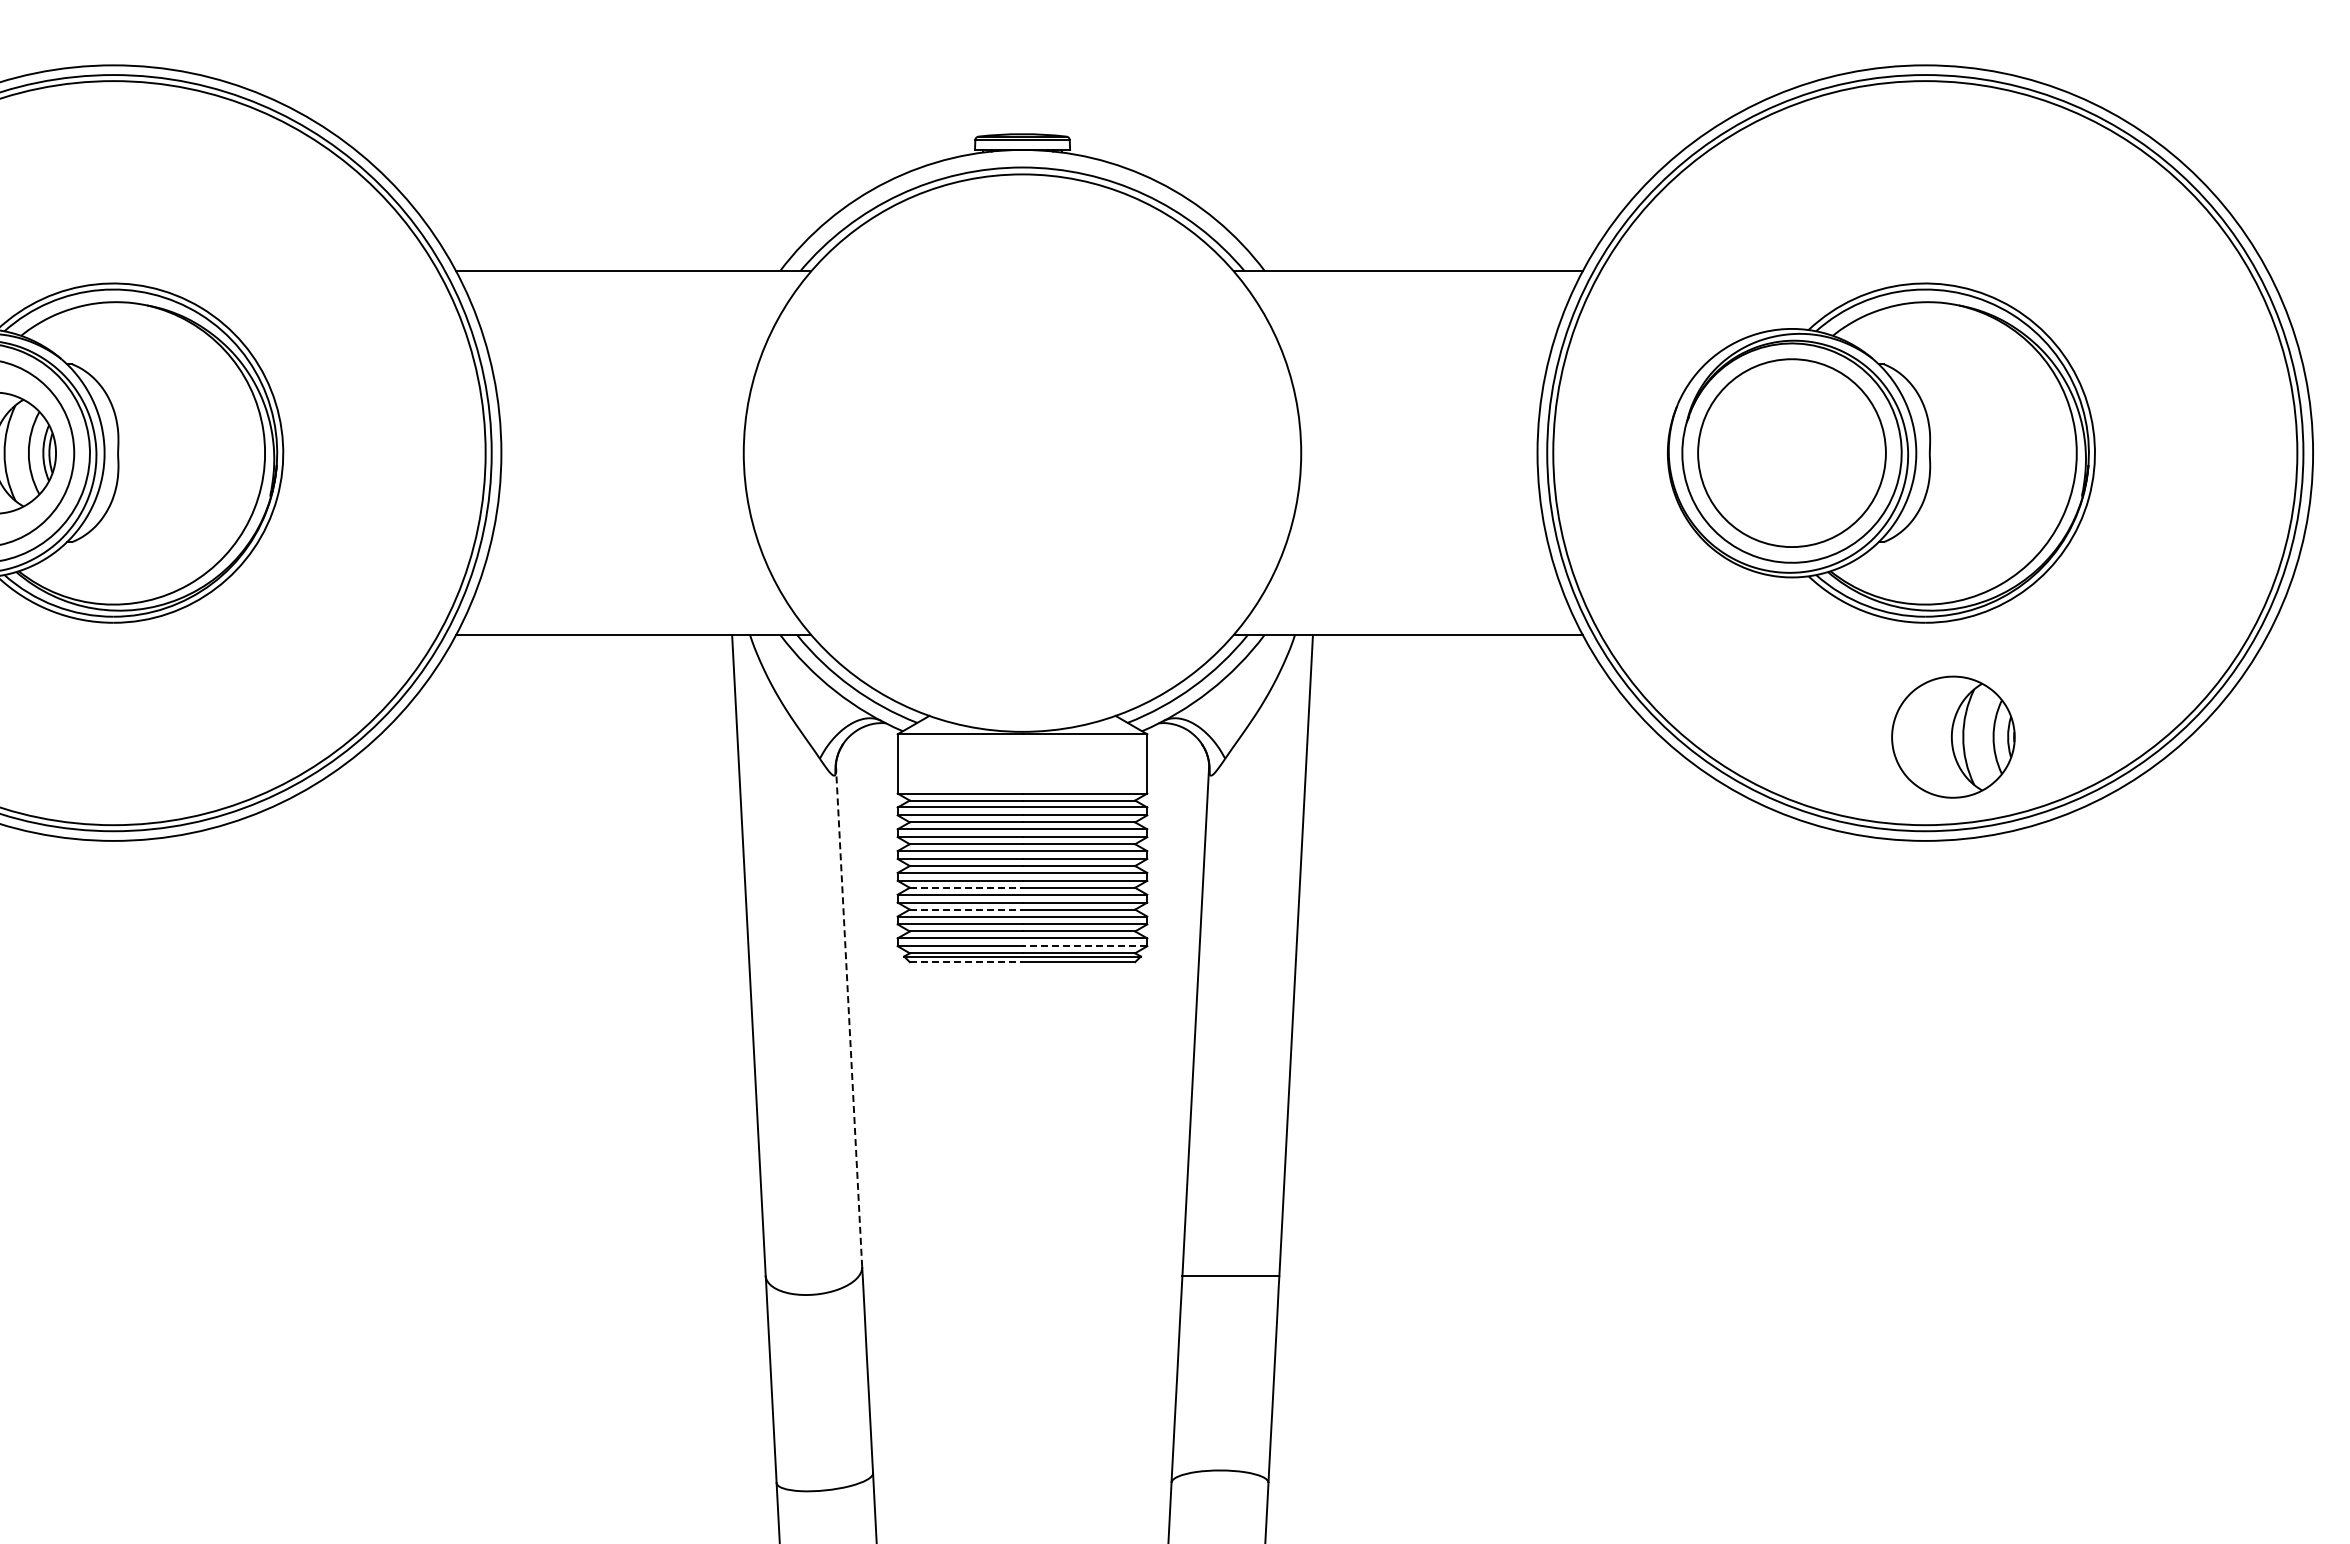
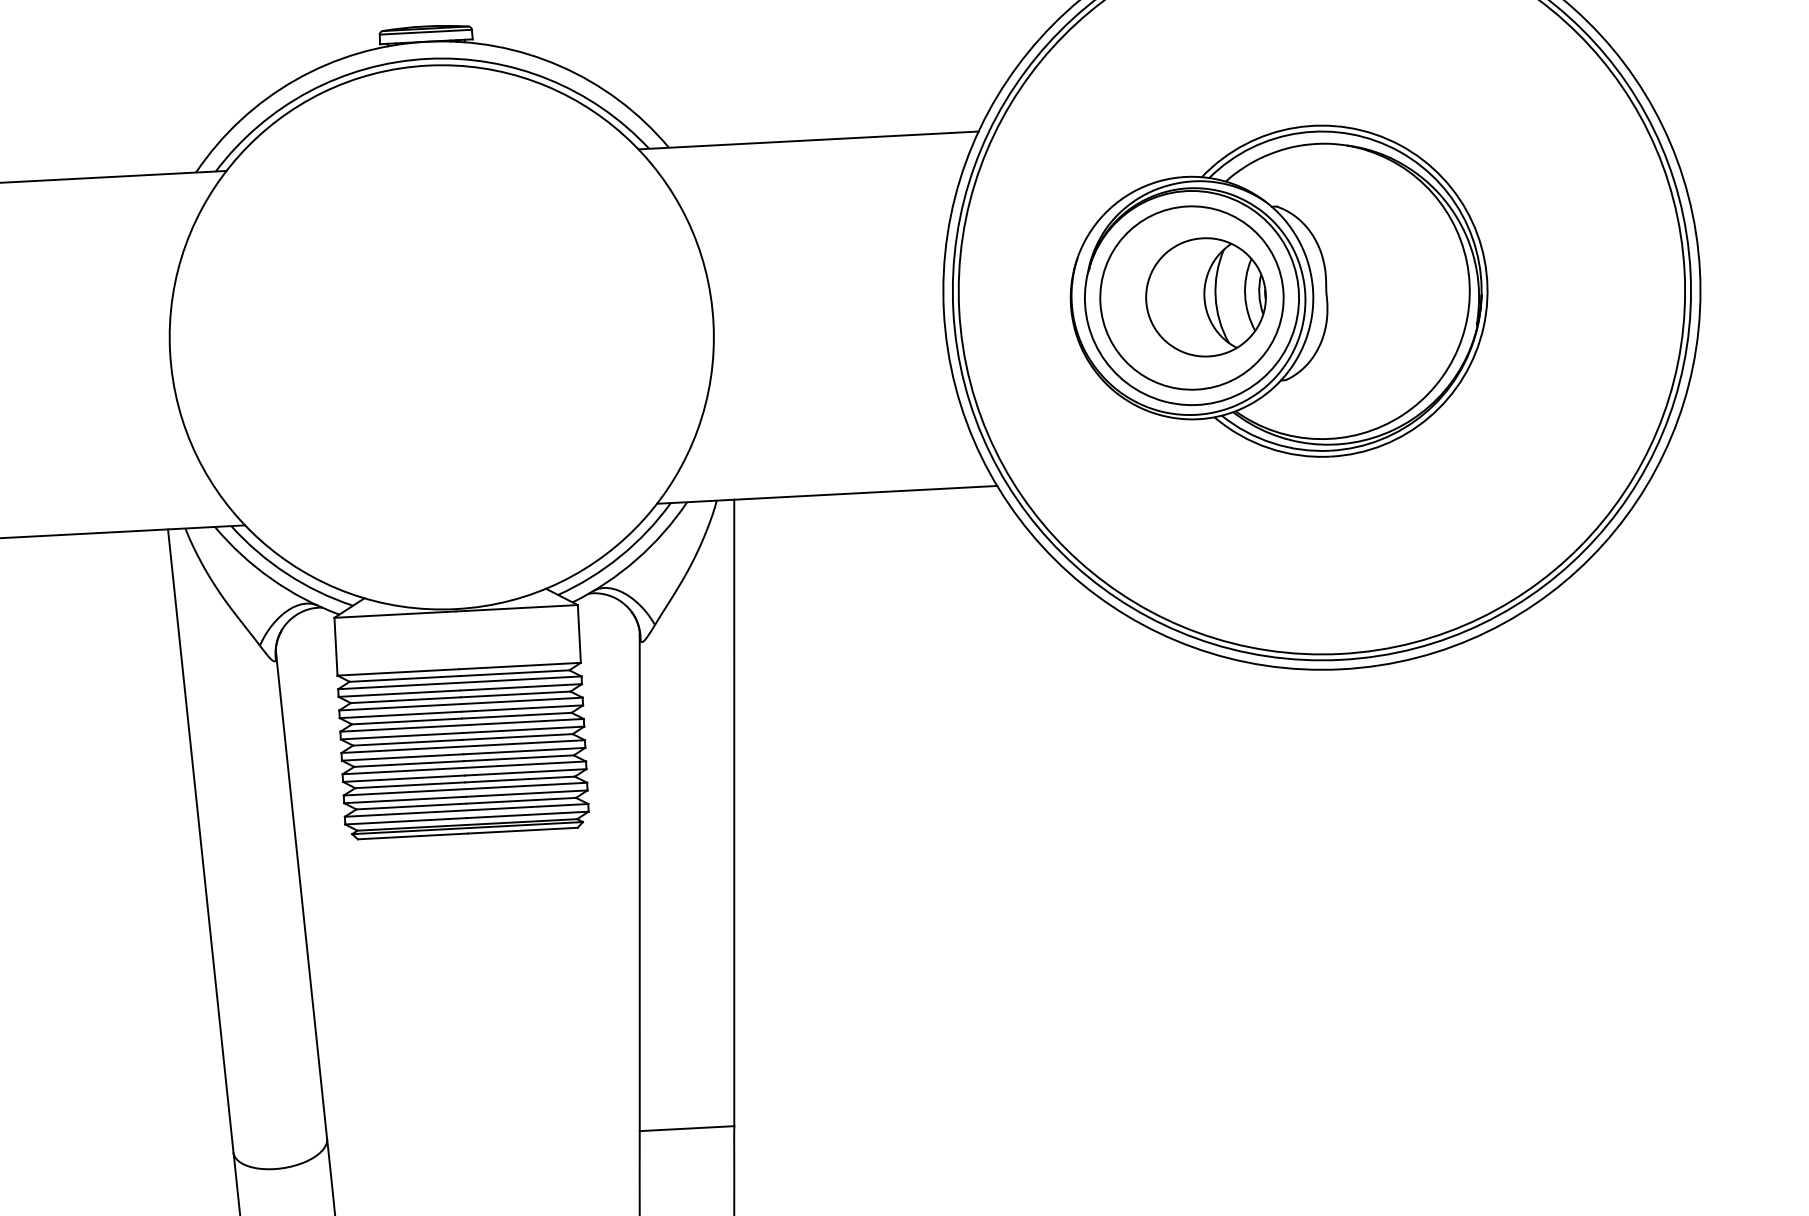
part: (1953, 736) -> (1206, 296), moved
line: (966, 887) -> (409, 763), dashed -> solid
line: (966, 909) -> (410, 785), dashed -> solid
line: (1084, 946) -> (527, 815), dashed -> solid
line: (966, 962) -> (413, 836), dashed -> solid
line: (849, 1016) -> (301, 895), dashed -> solid

